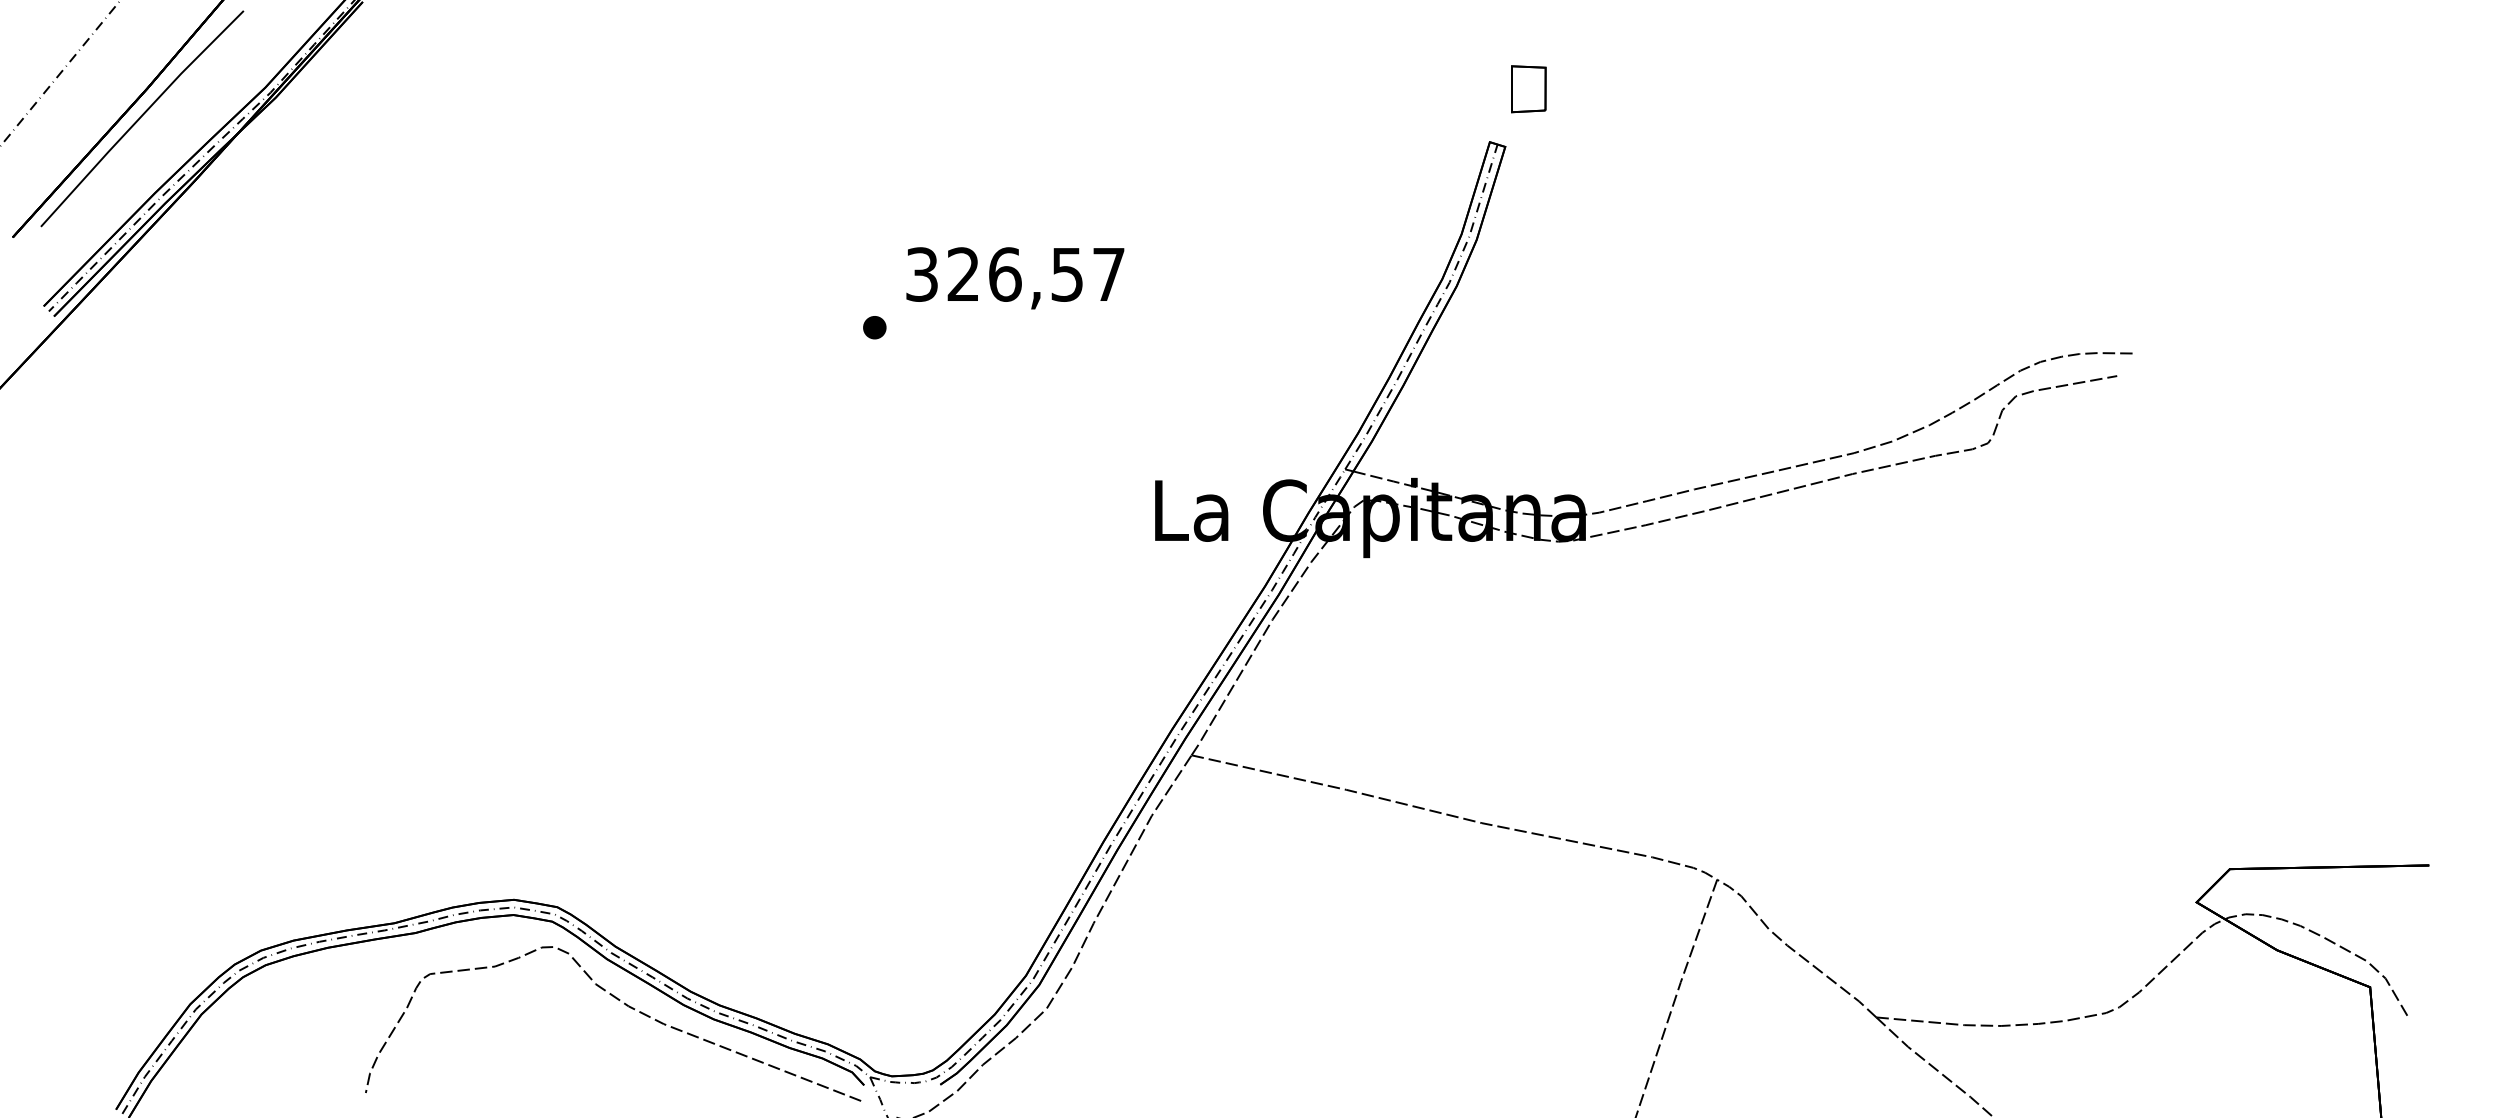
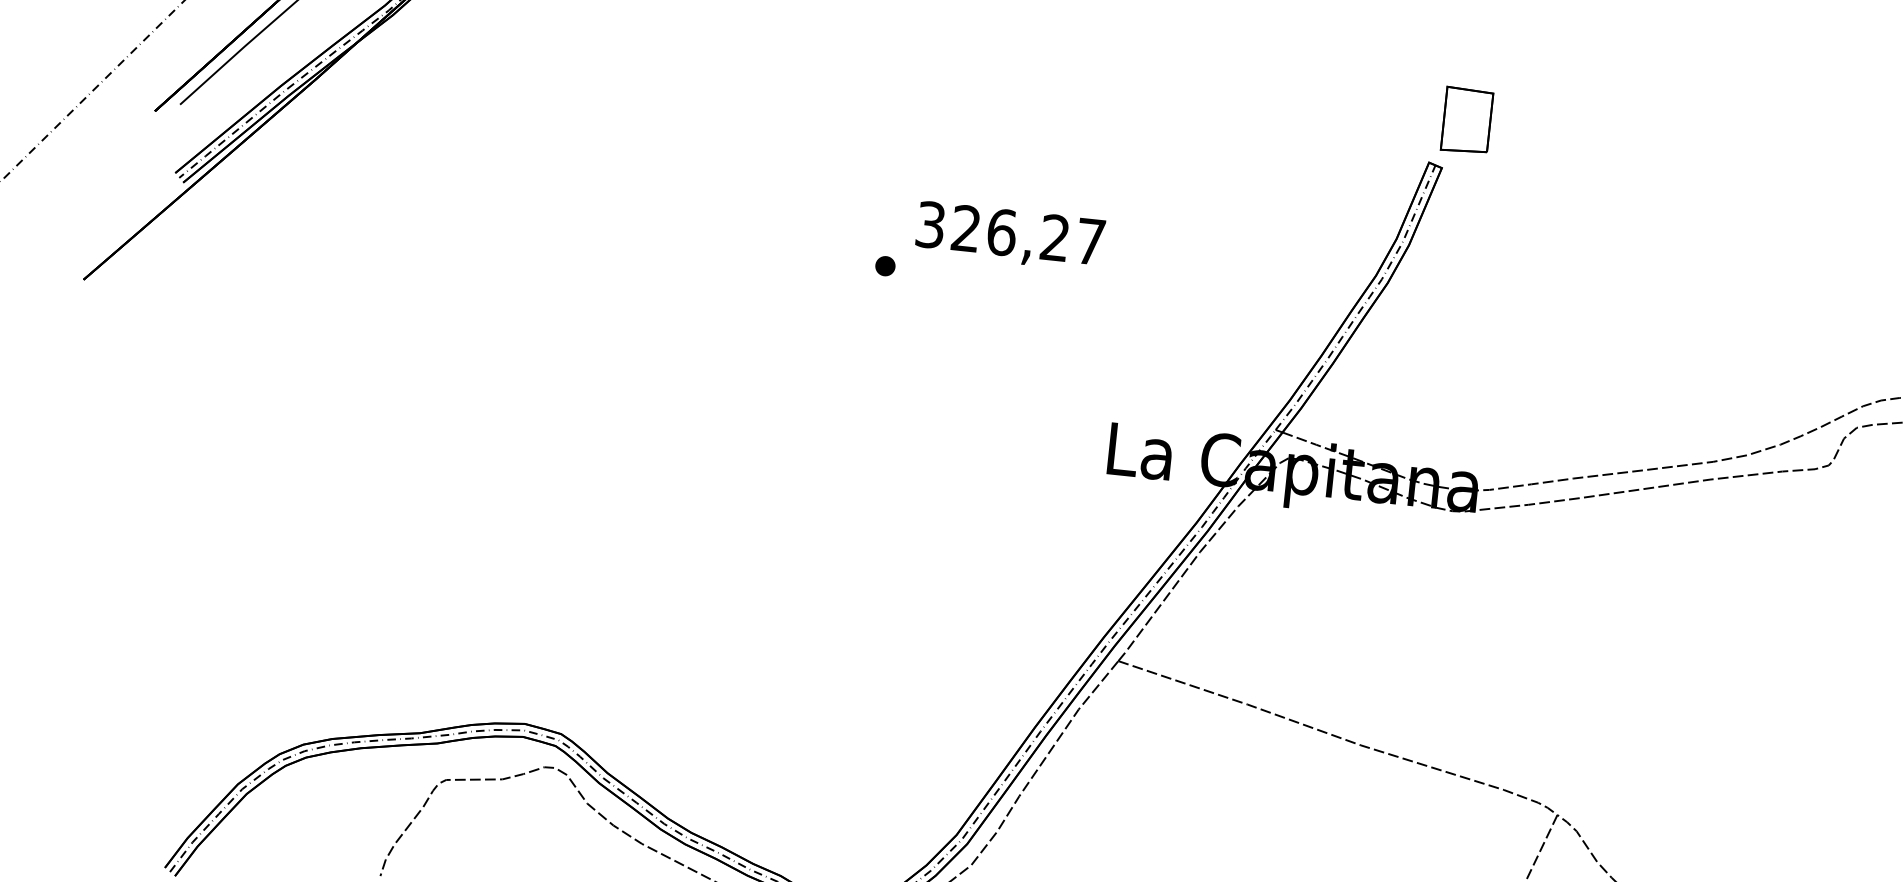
part: (1528, 89) -> (1466, 120), size x1.6
text: (1066, 274) -> (1054, 237), 326,57 -> 326,27

